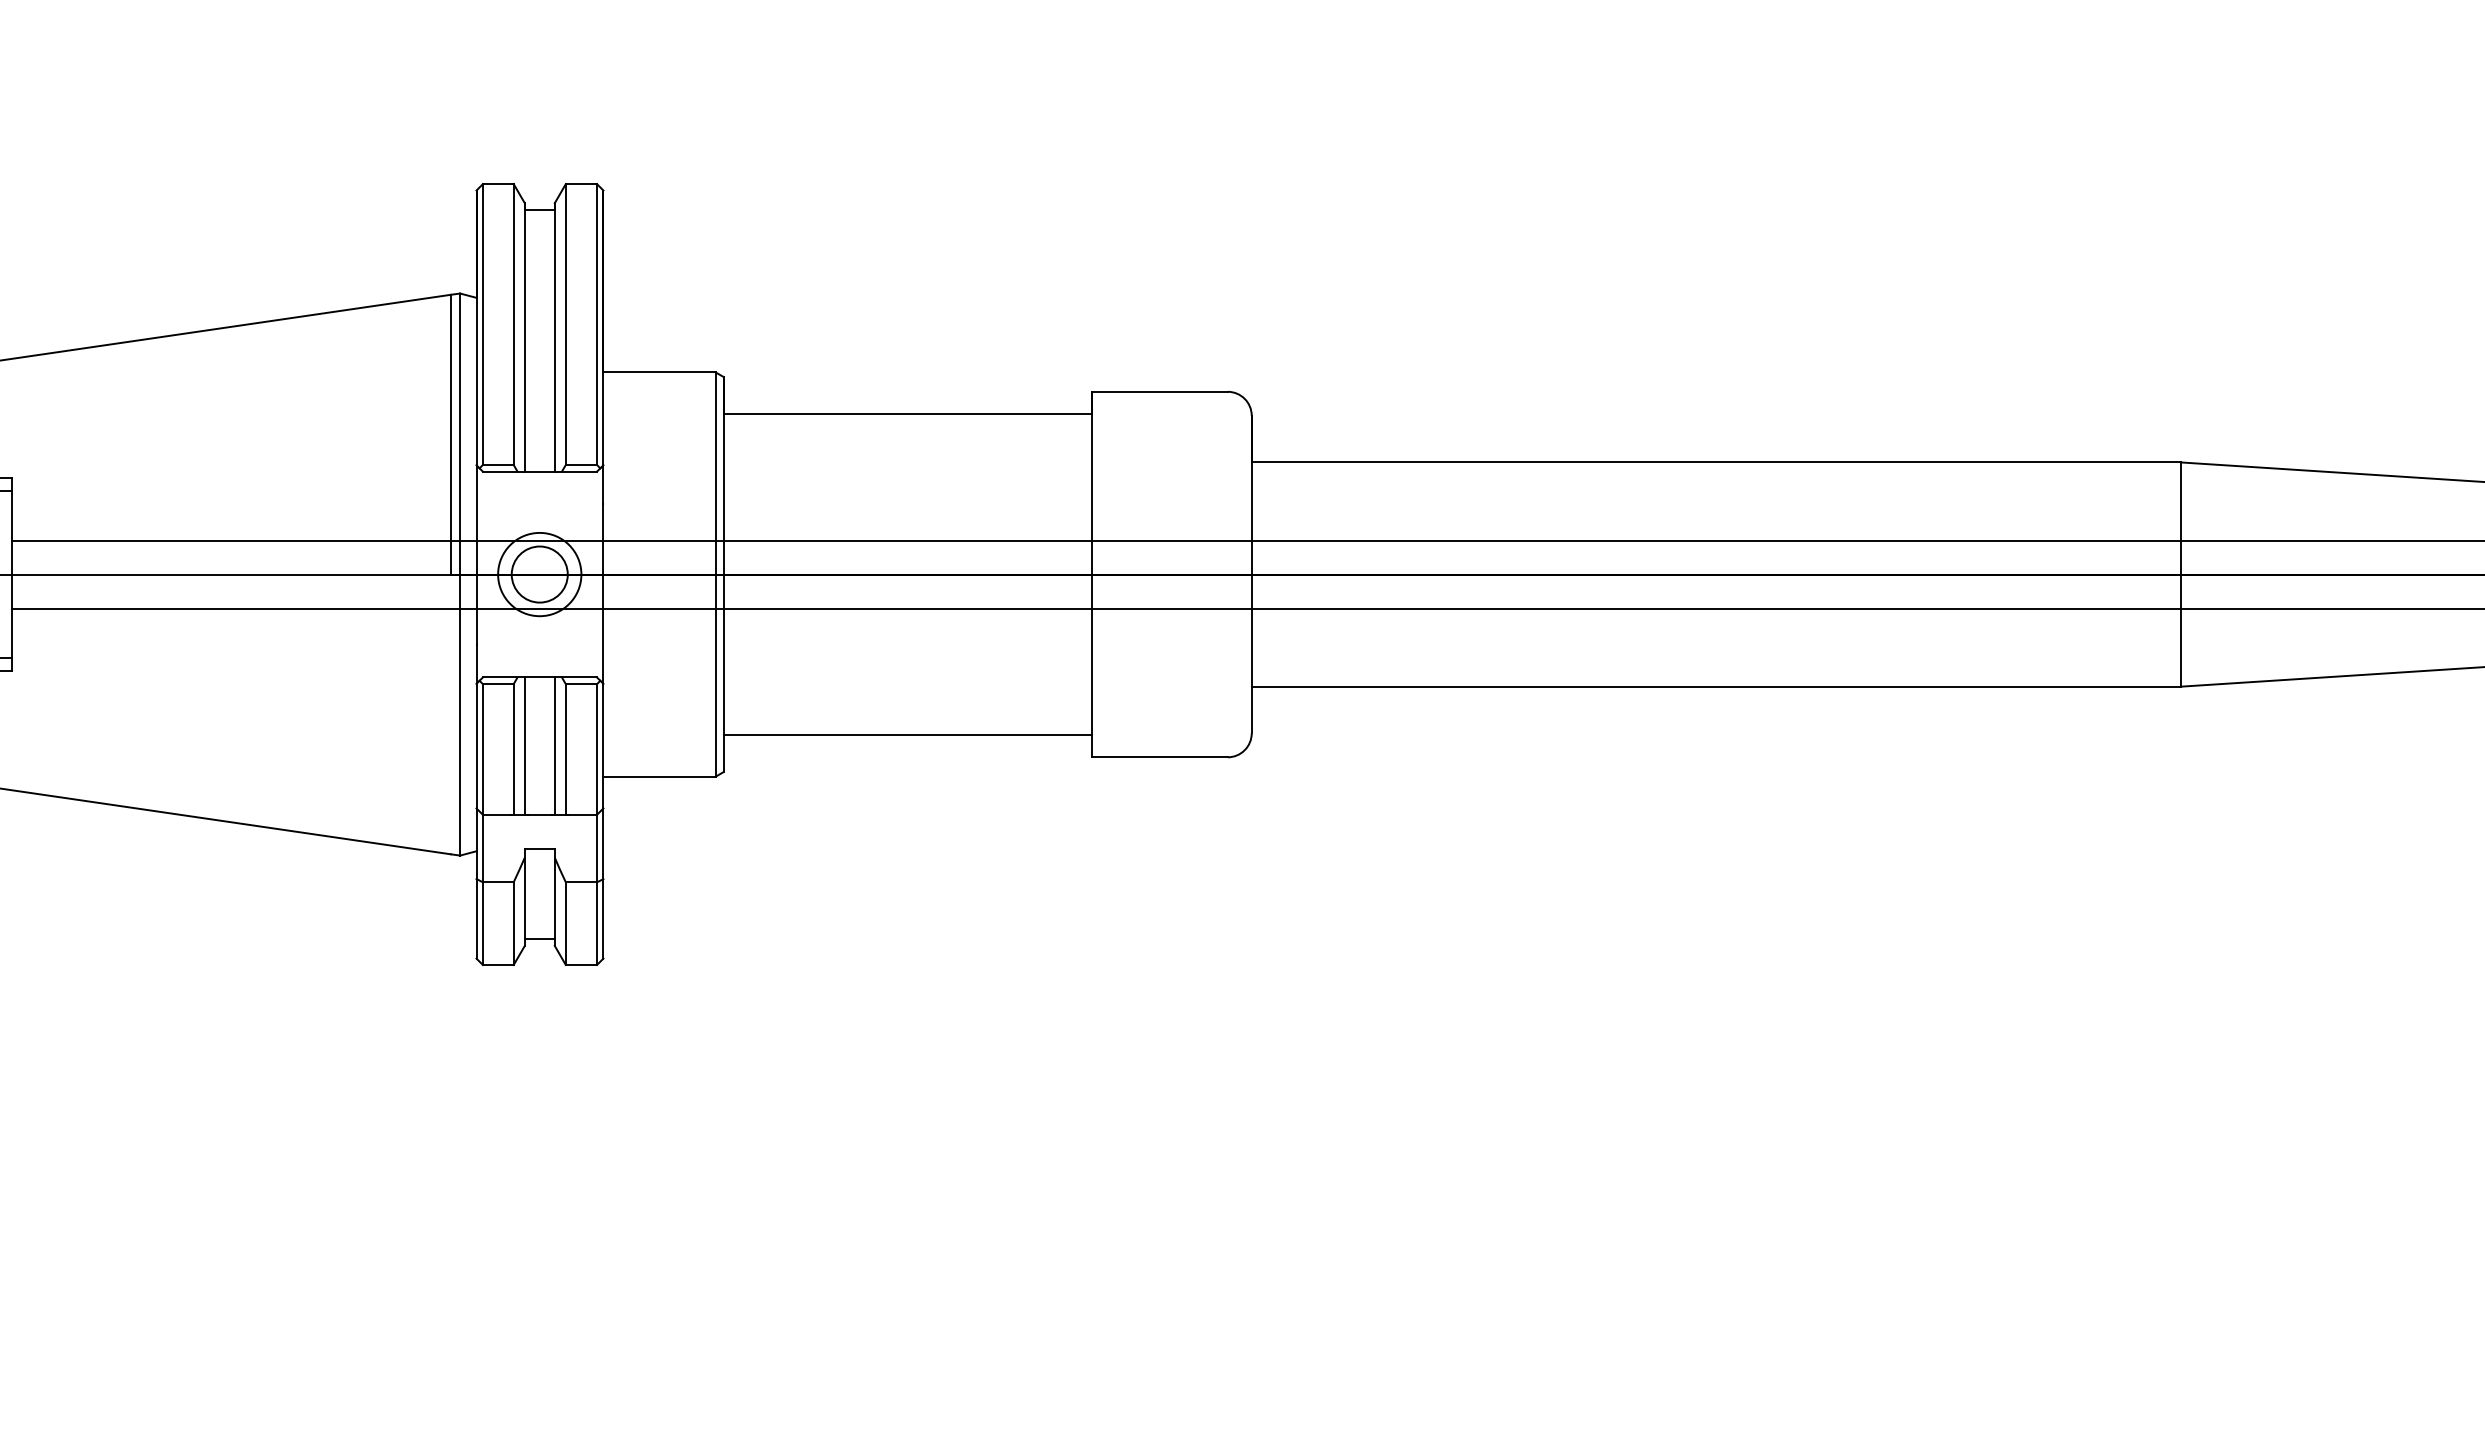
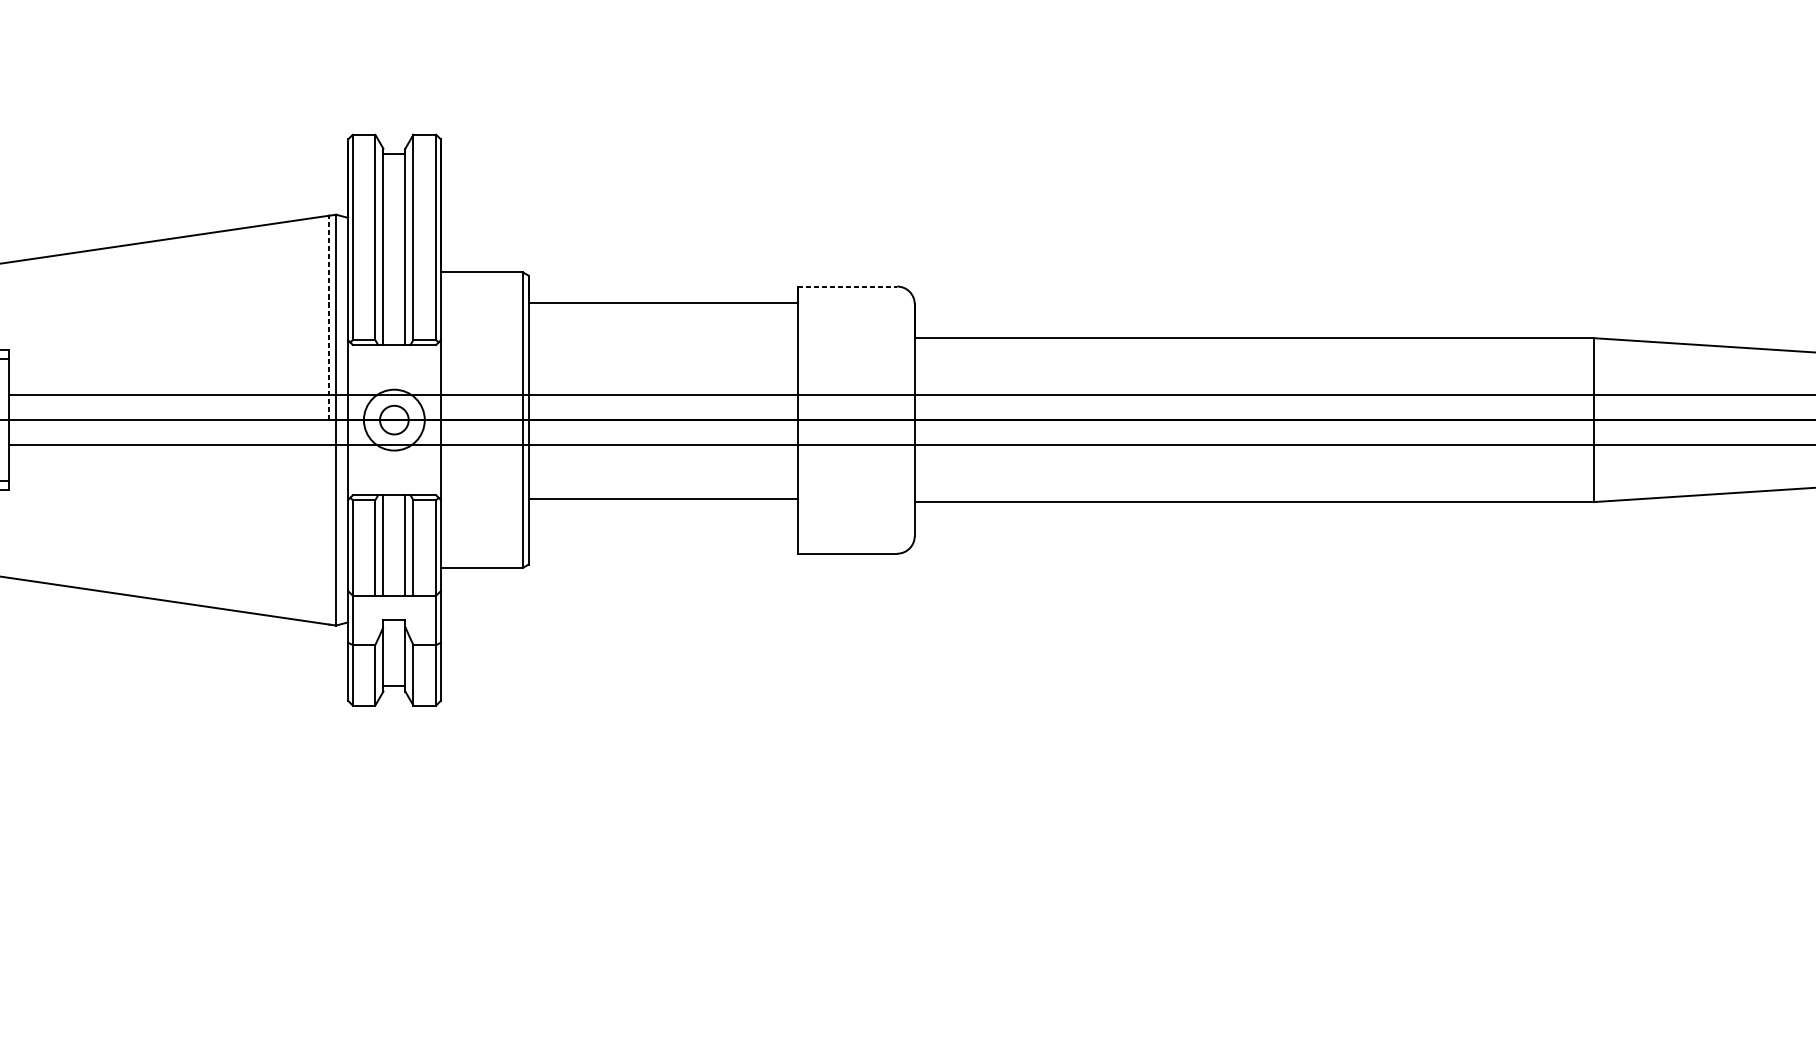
line: (1160, 391) -> (848, 286), solid -> dashed
line: (450, 434) -> (329, 317), solid -> dashed
circle: (539, 574) -> (394, 420), size x0.7
line: (907, 734) -> (663, 499), moved

